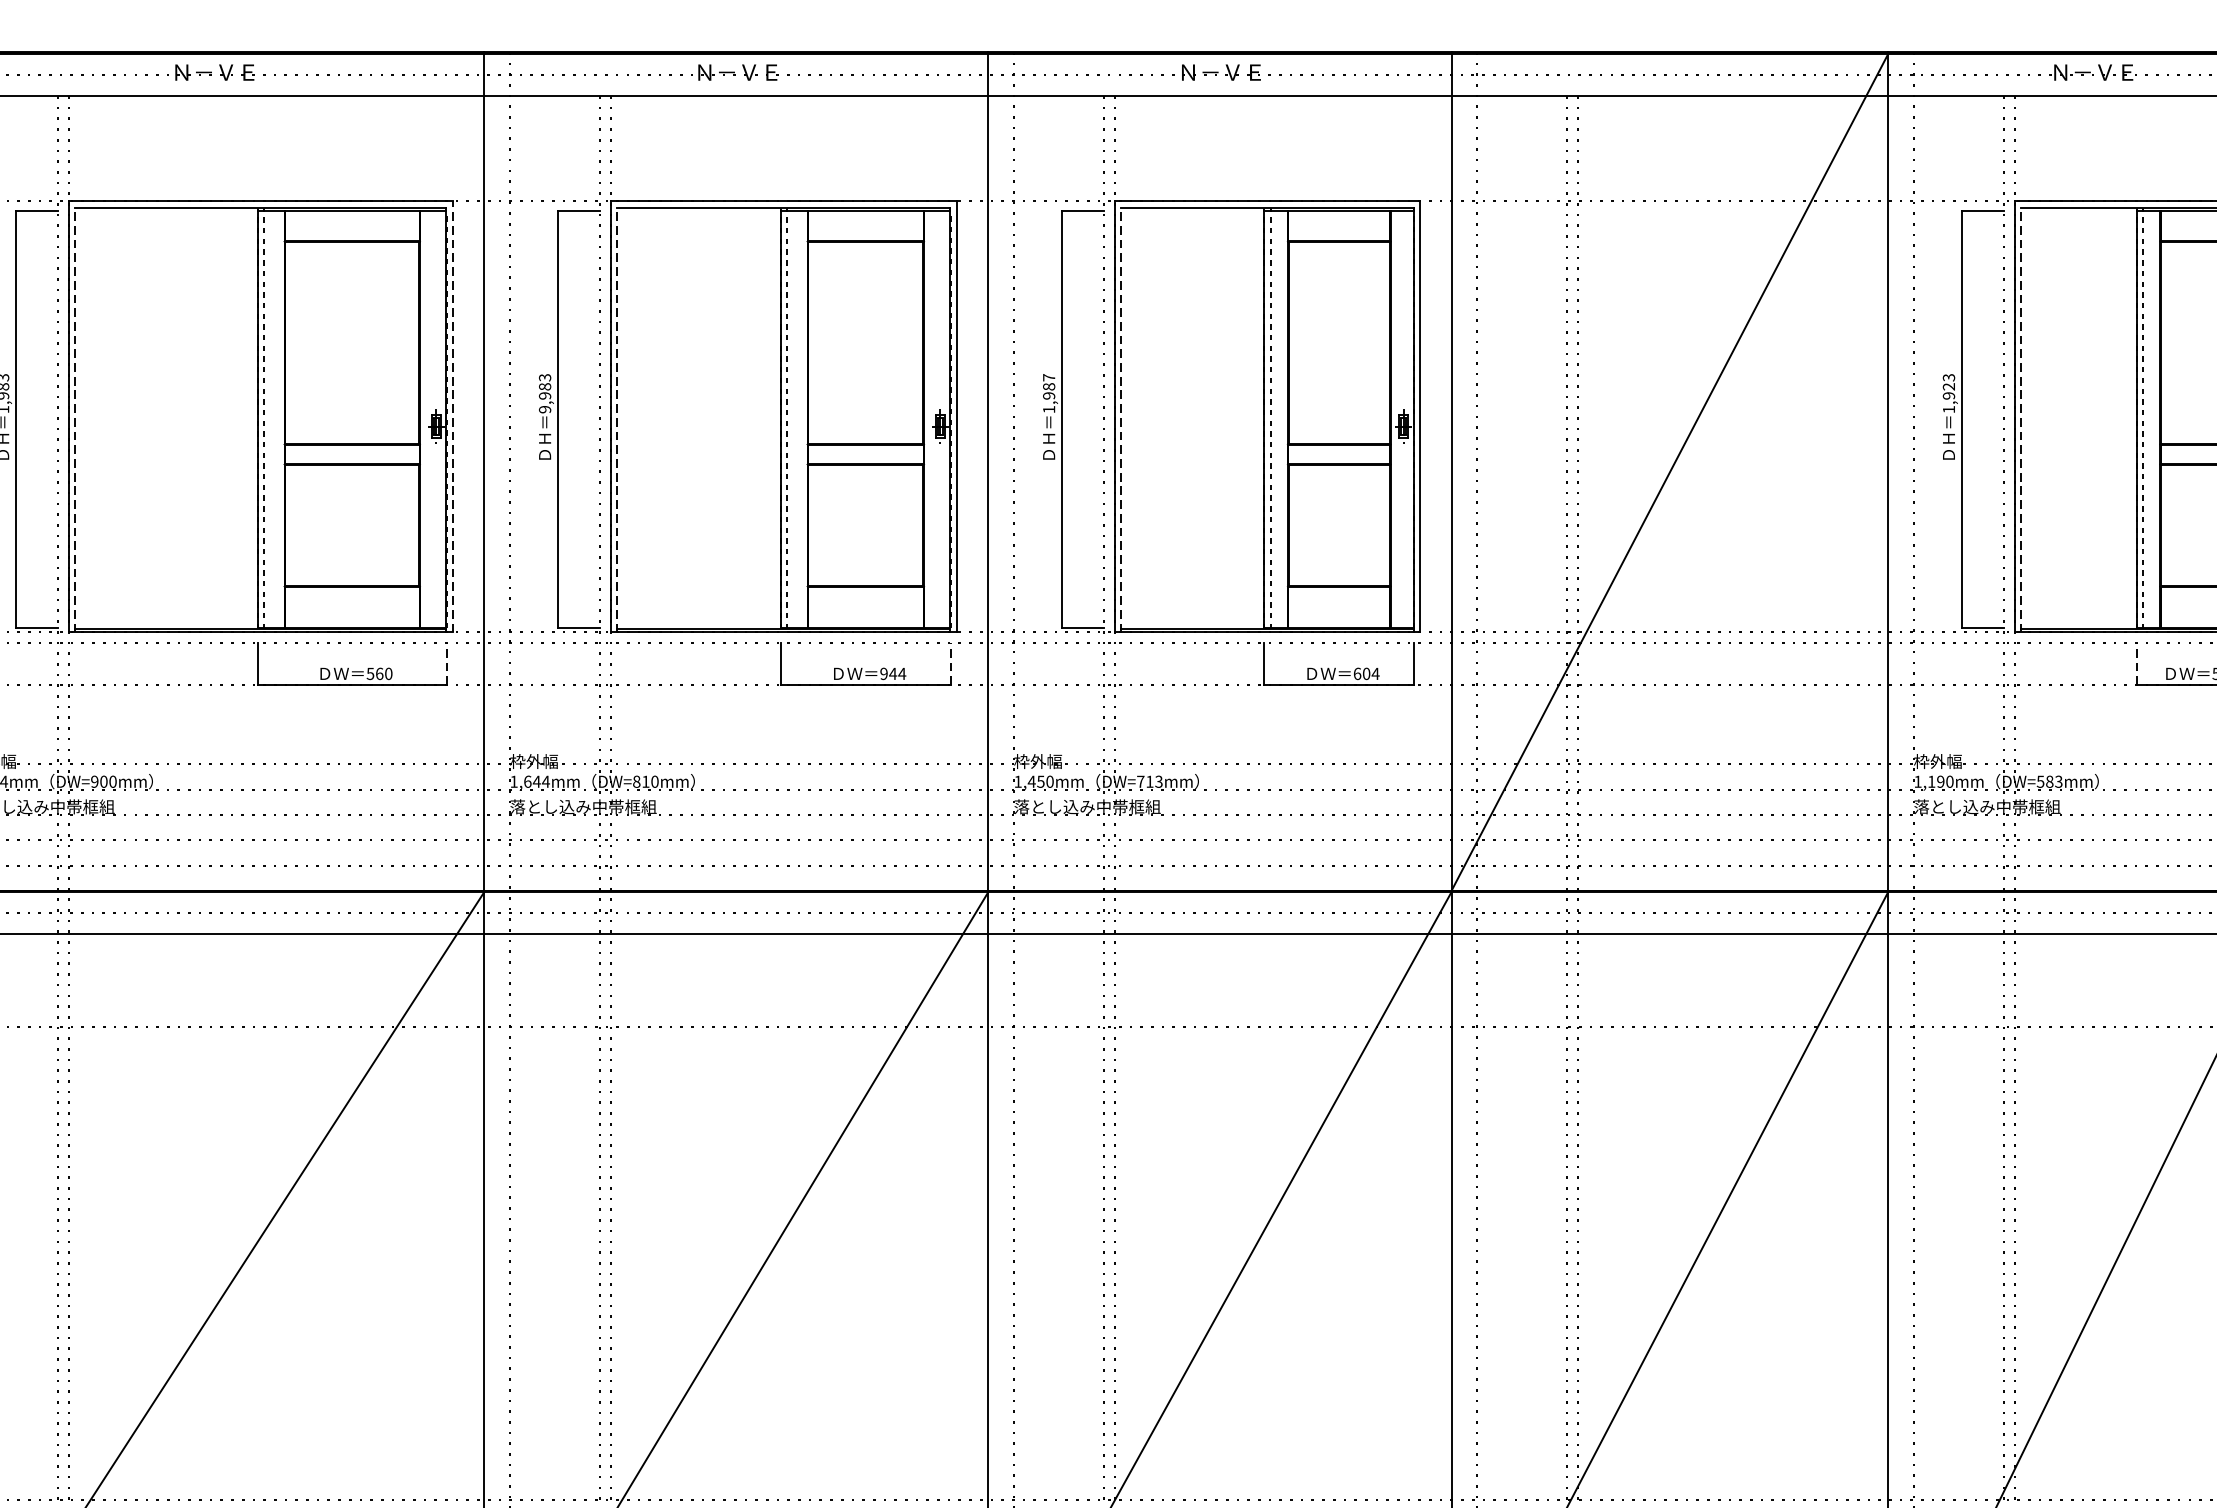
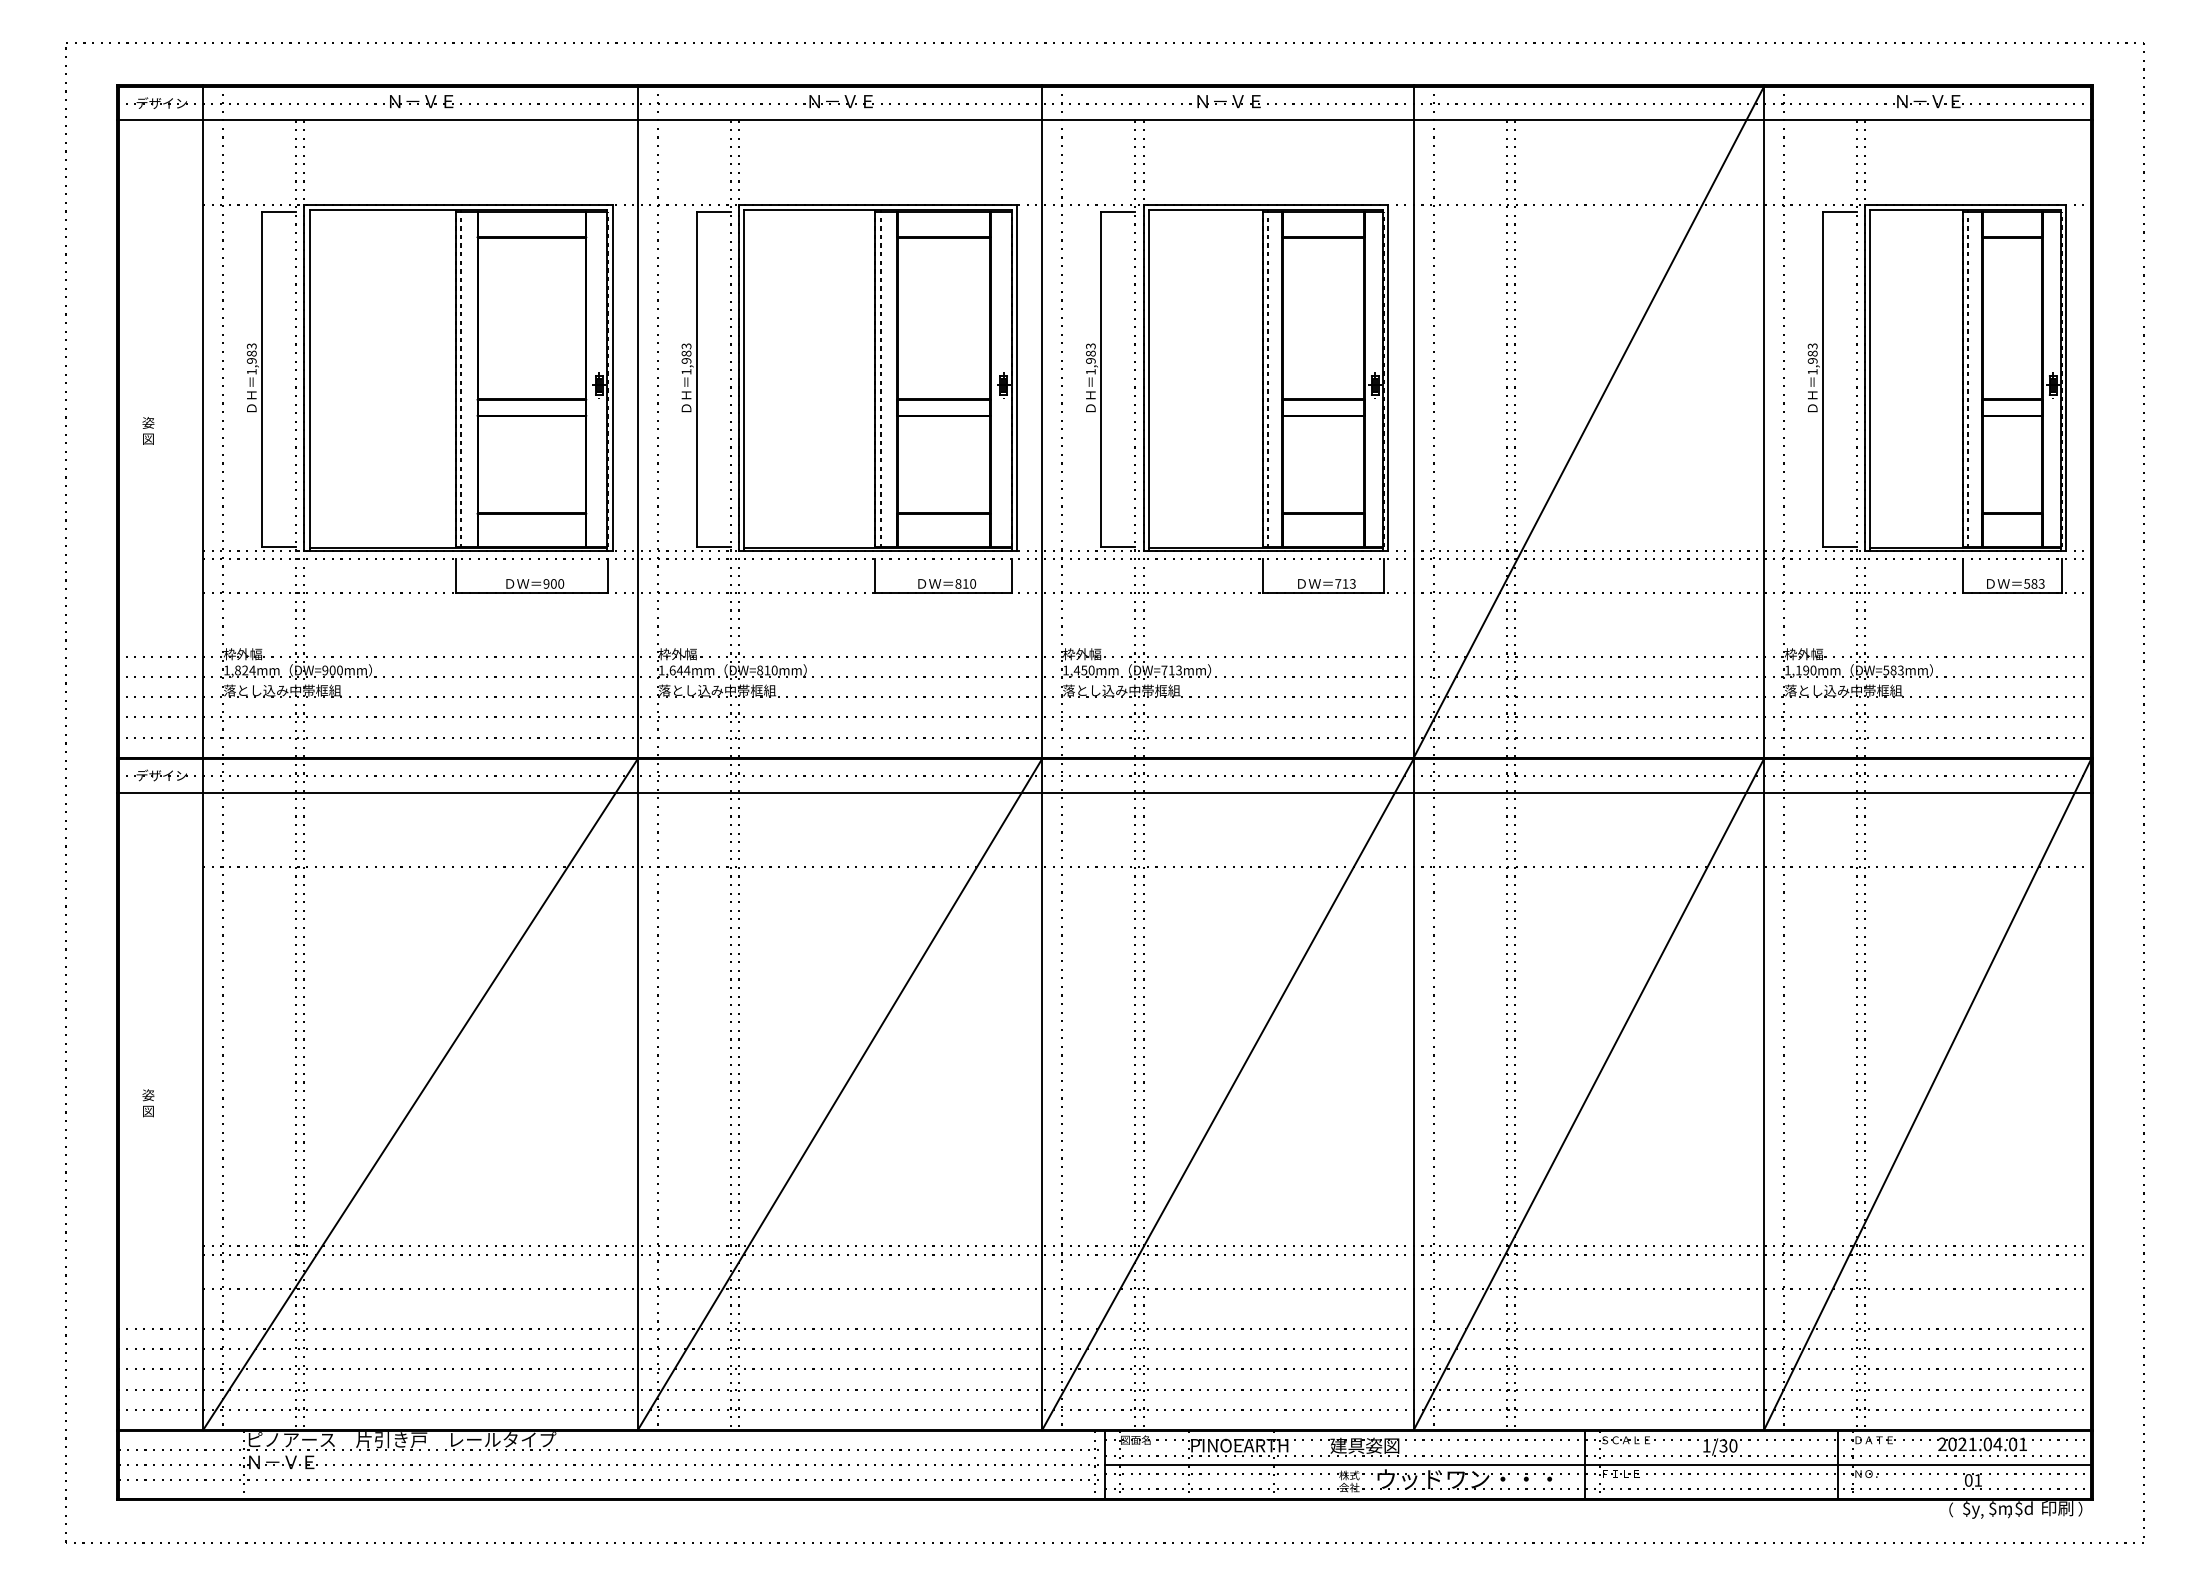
text: (1048, 377) -> (1090, 346), 1,987 -> 1,983
text: (1948, 386) -> (1812, 353), 1,923 -> 1,983
text: (545, 409) -> (686, 371), 9,983 -> 1,983
line: (452, 416) -> (612, 377), dashed -> solid
line: (75, 419) -> (309, 379), dashed -> solid
line: (617, 419) -> (744, 379), dashed -> solid
line: (1120, 419) -> (1148, 379), dashed -> solid
line: (2020, 419) -> (1870, 379), dashed -> solid
line: (446, 663) -> (607, 575), dashed -> solid
line: (951, 663) -> (1012, 575), dashed -> solid
line: (2136, 663) -> (1963, 575), dashed -> solid
text: (374, 673) -> (549, 583), 560 -> 900
text: (892, 673) -> (965, 583), 944 -> 810
text: (1366, 673) -> (1345, 583), 604 -> 713

